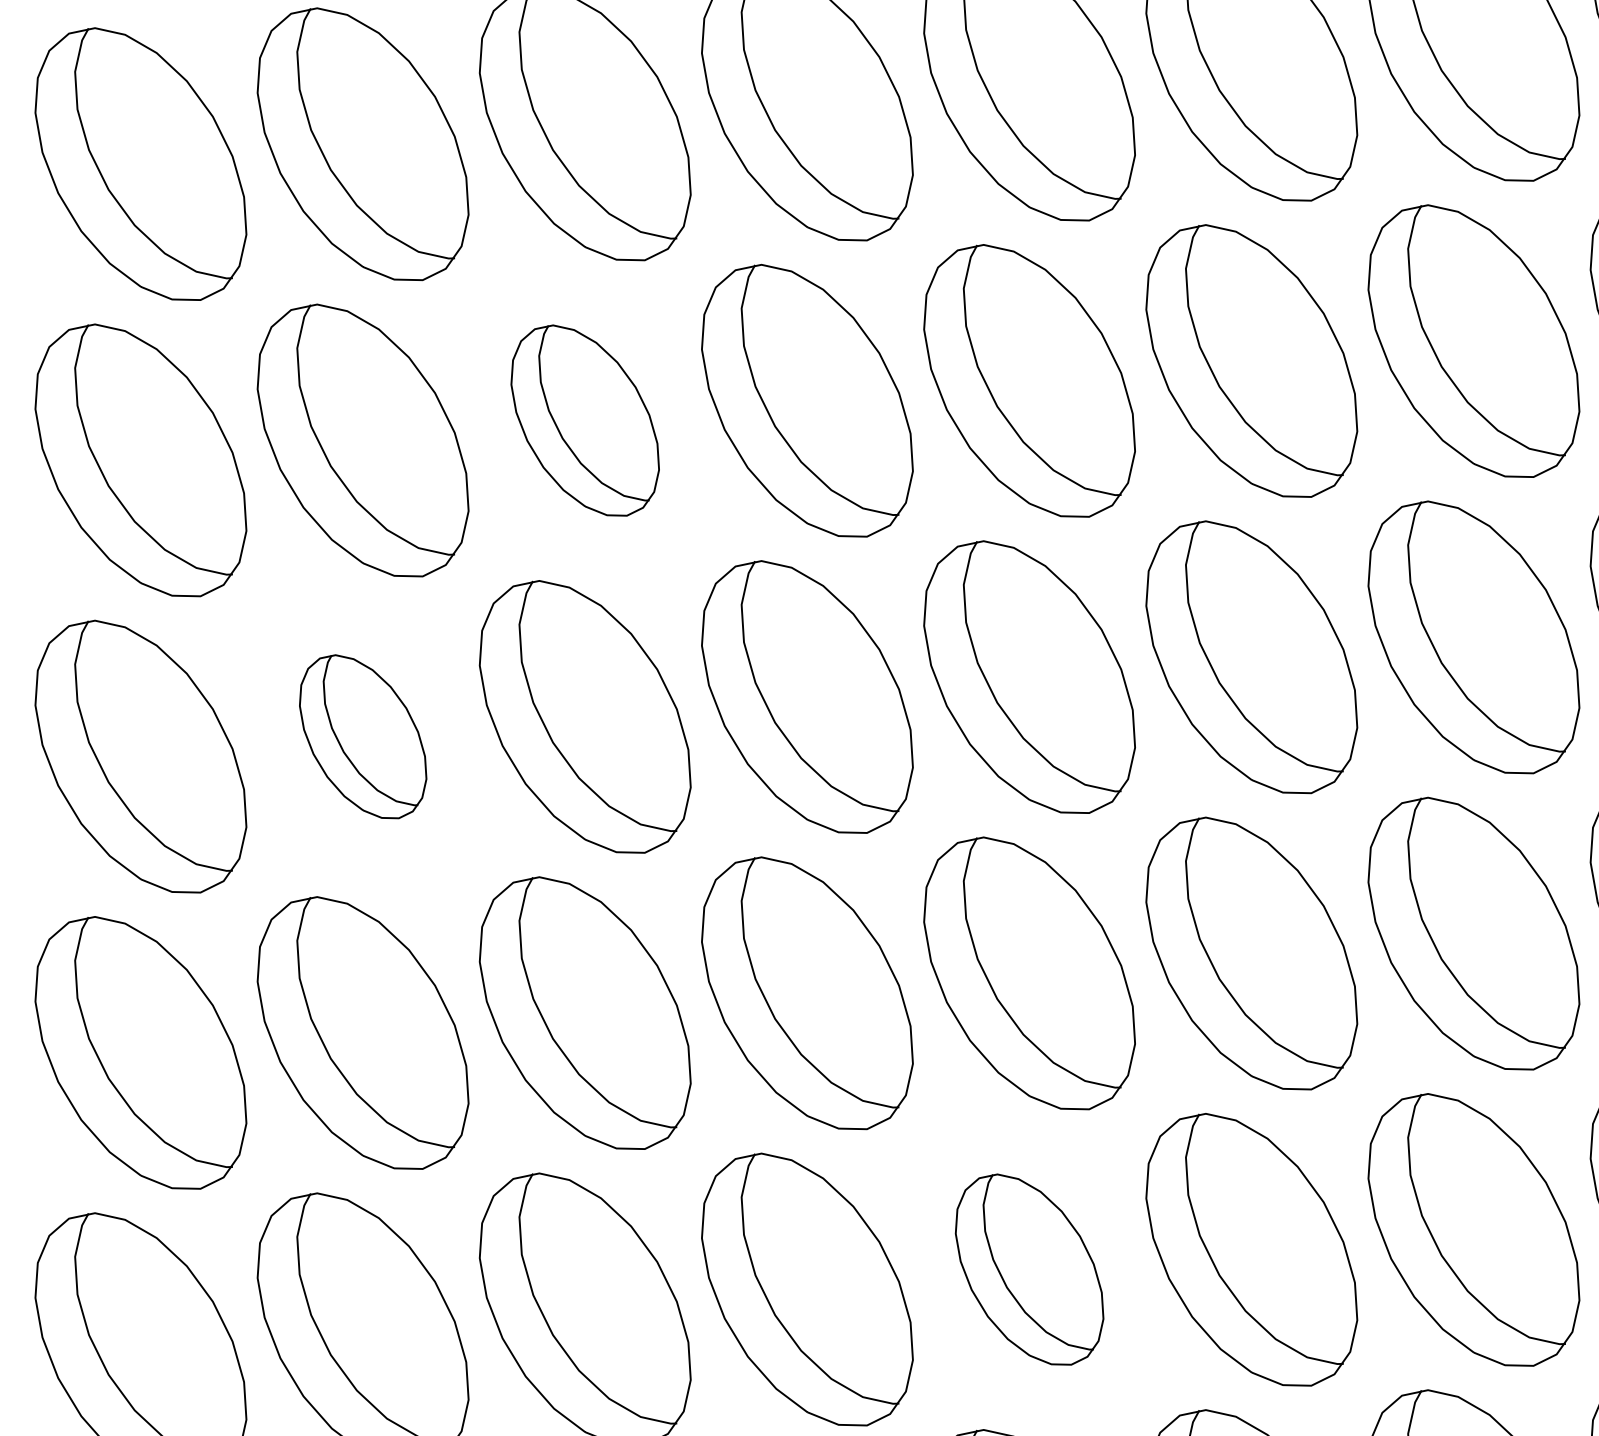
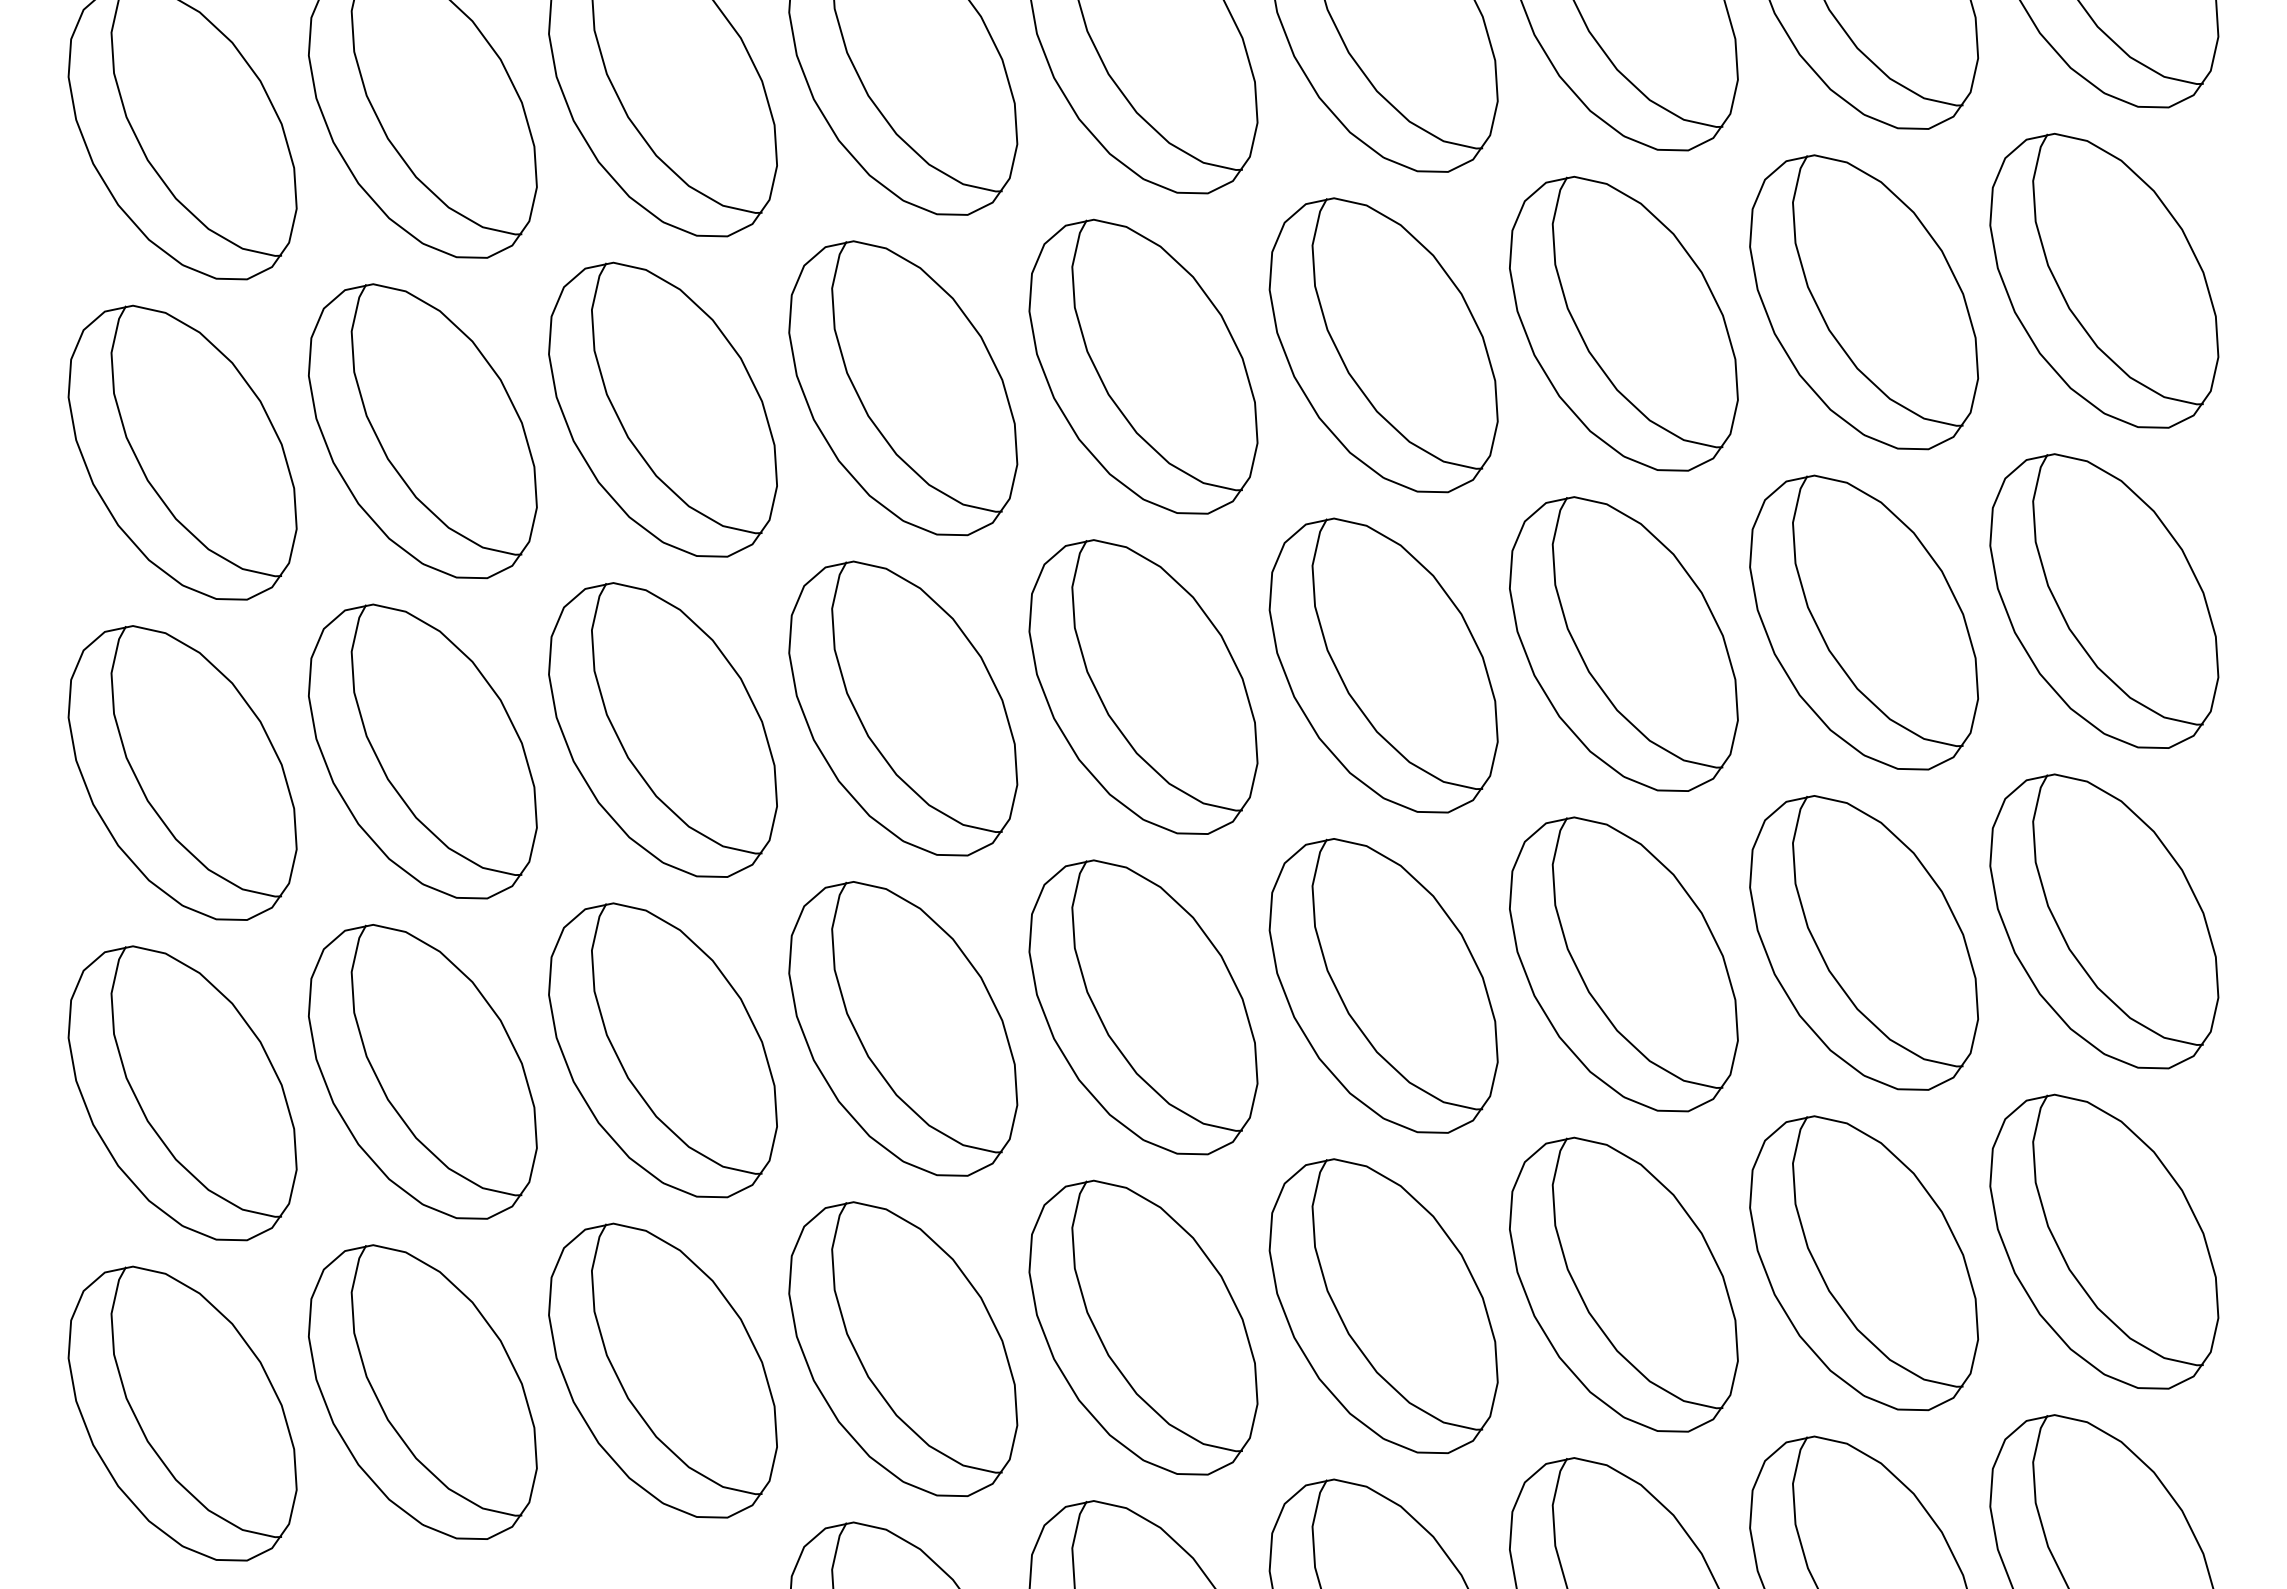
part: (584, 420) -> (662, 409), size x1.43
part: (362, 736) -> (422, 751), size x1.67
part: (1029, 1269) -> (1143, 1327), size x1.43

